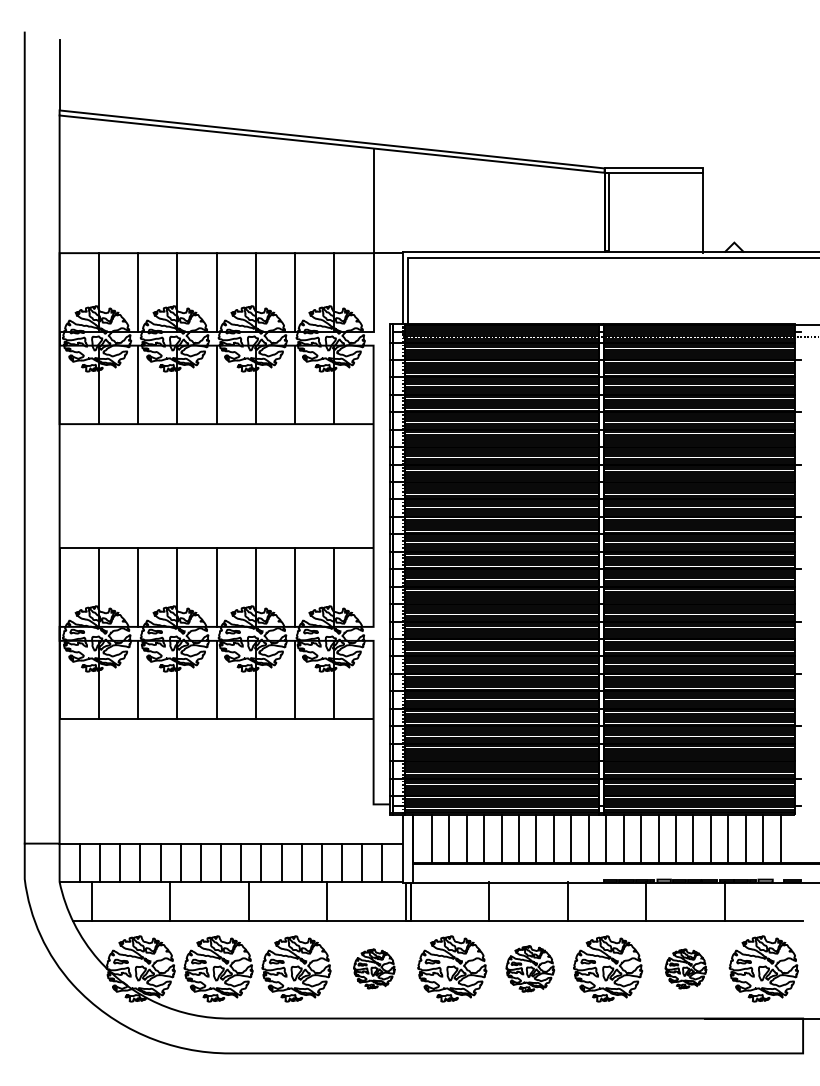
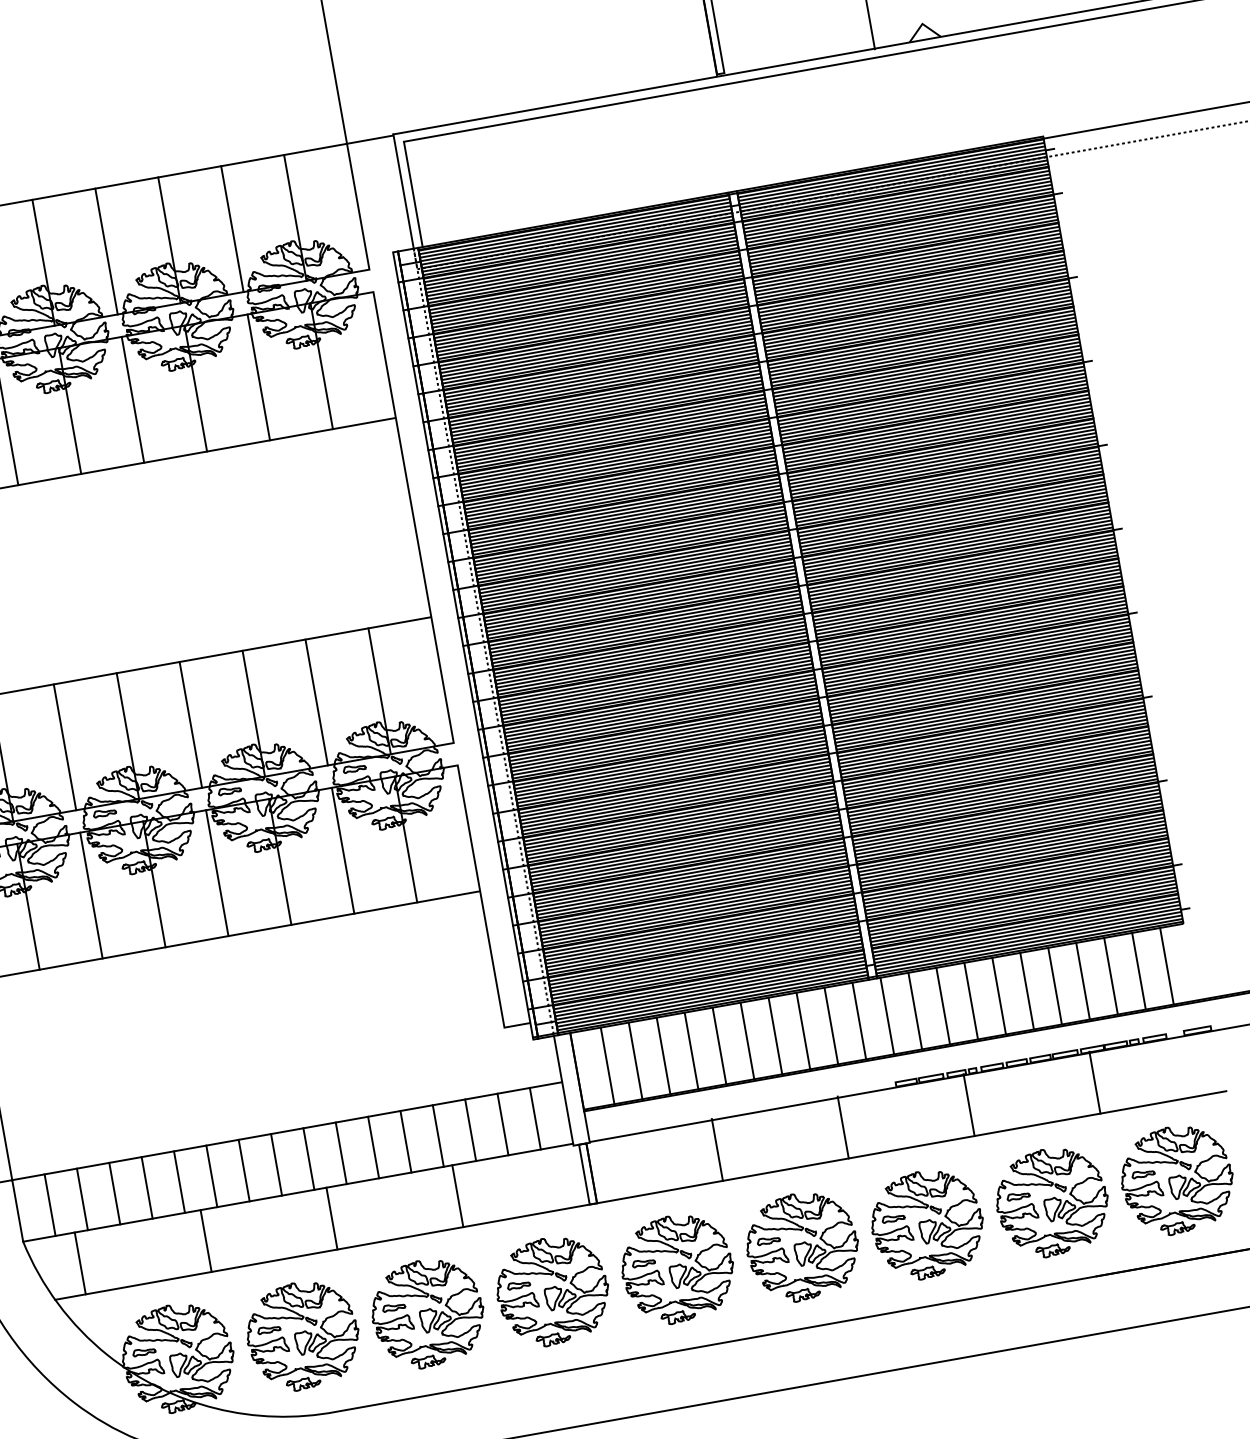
part: (374, 968) -> (552, 1290), size x1.67
part: (530, 968) -> (802, 1245), size x1.43
part: (685, 968) -> (1051, 1201), size x1.67

